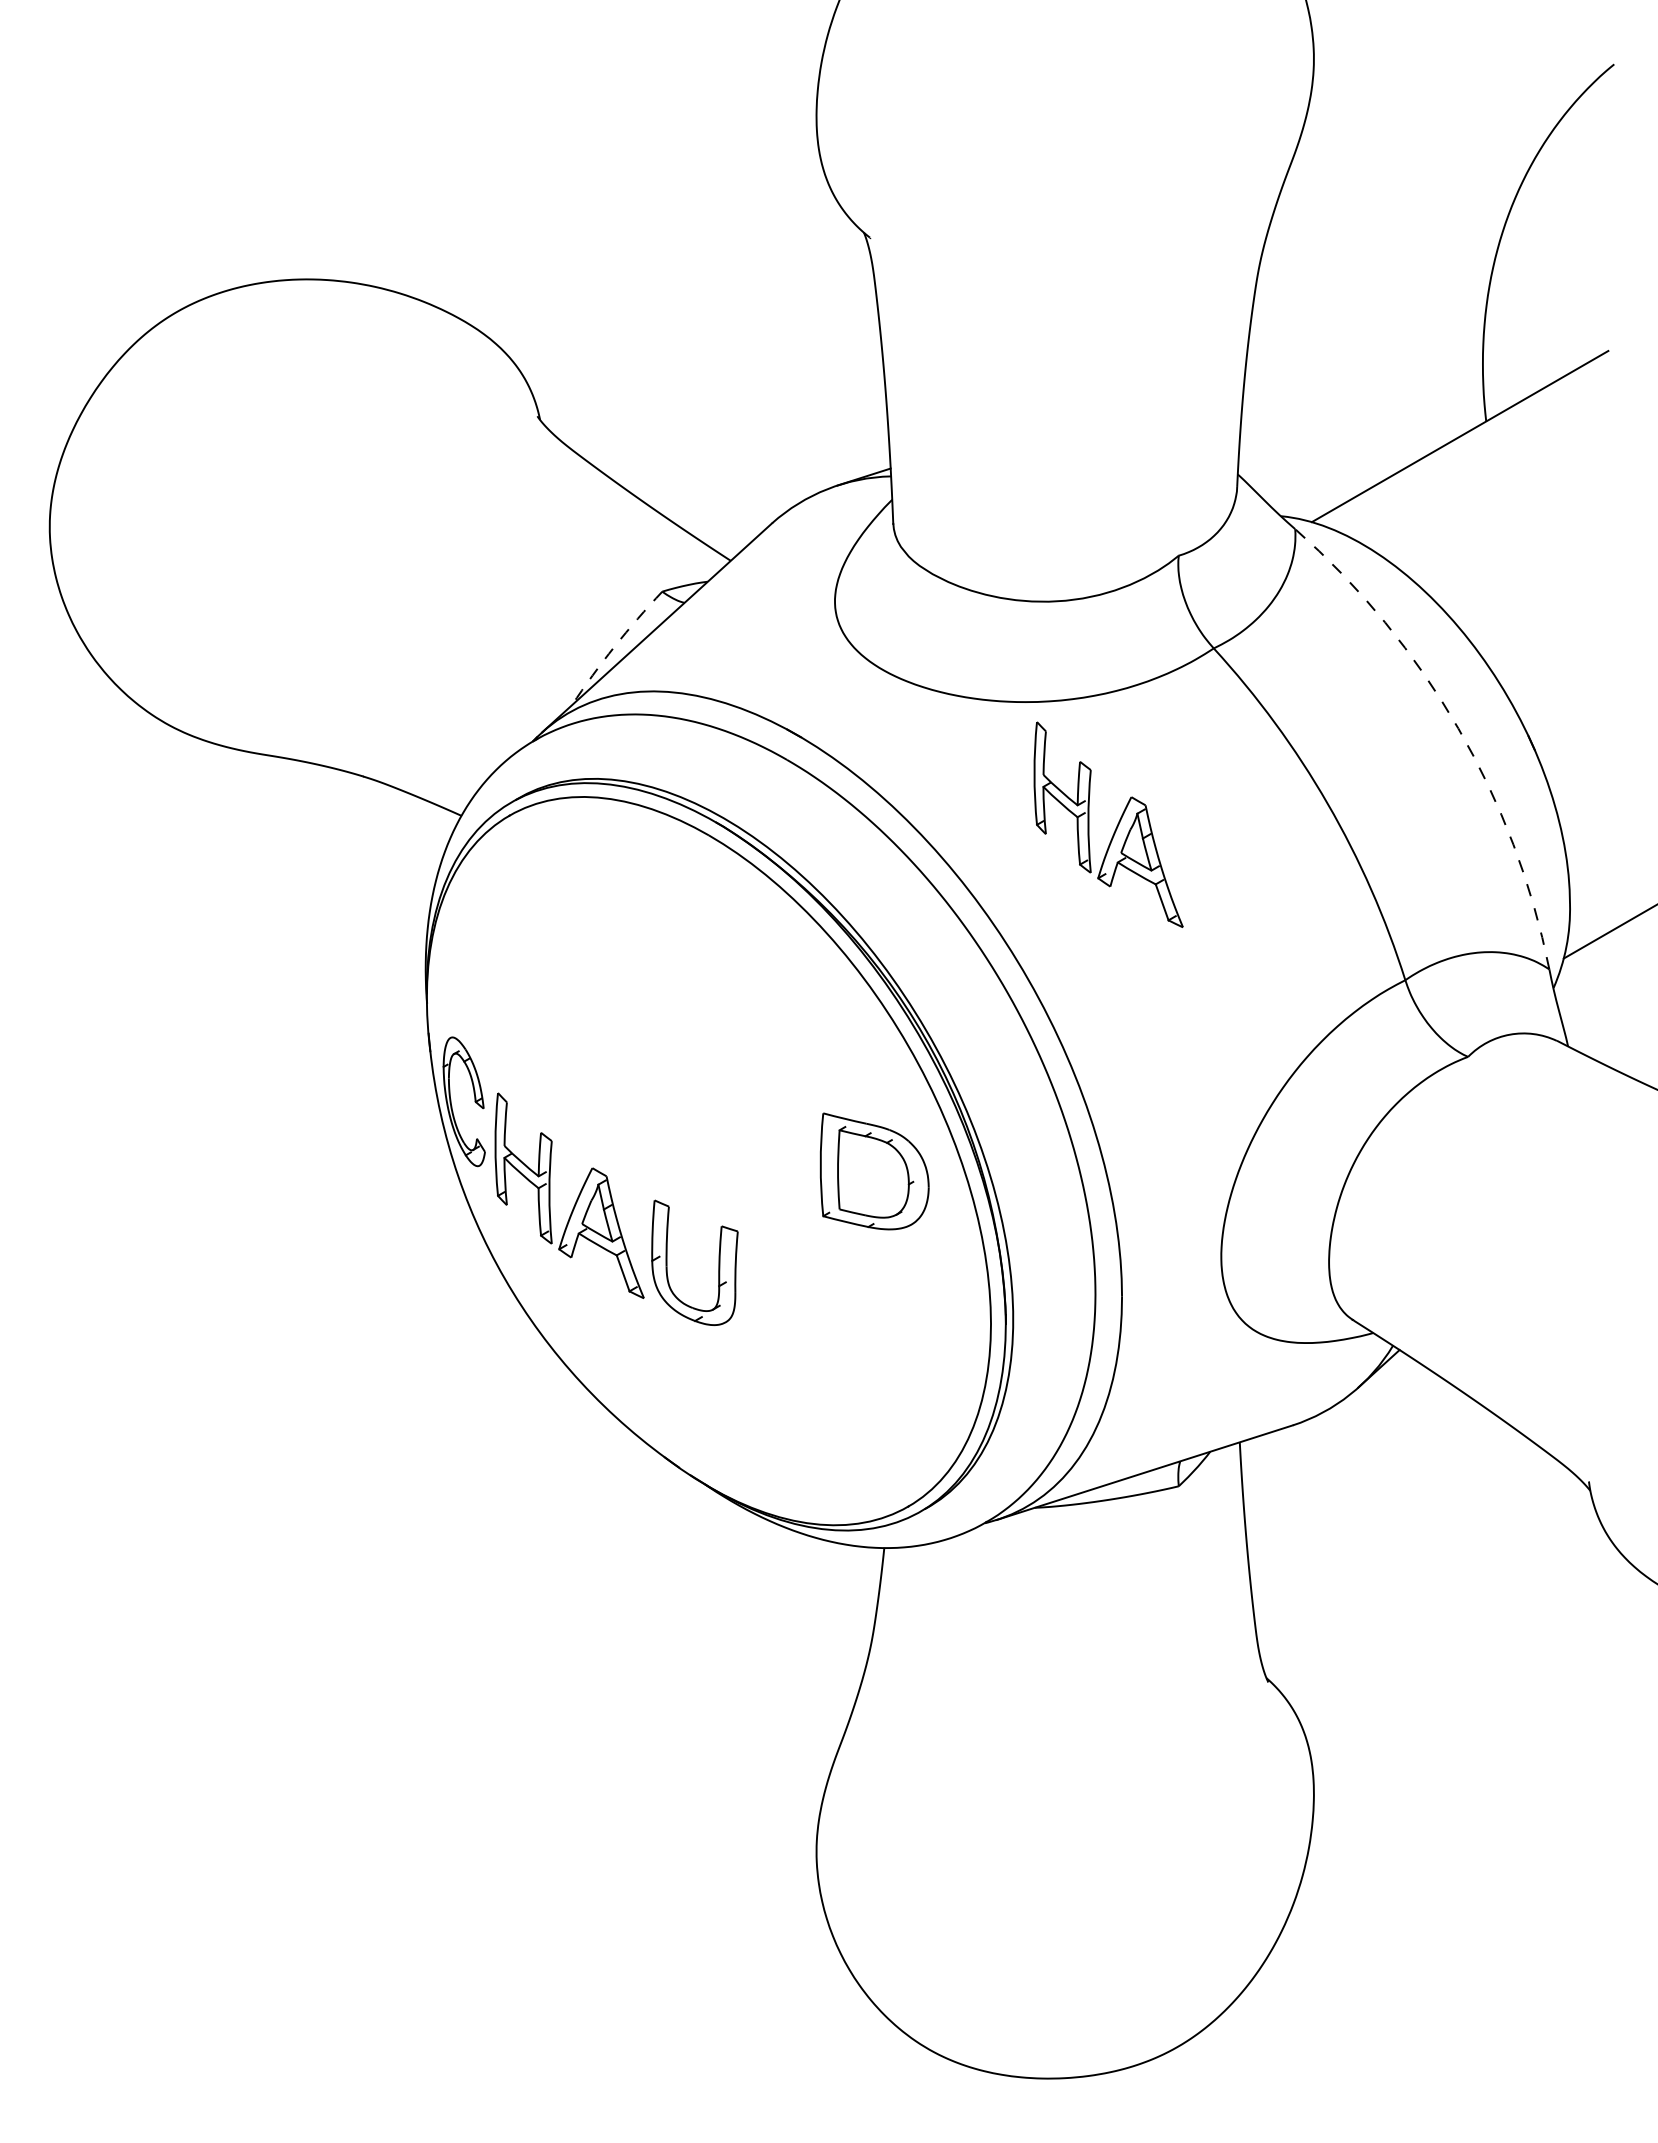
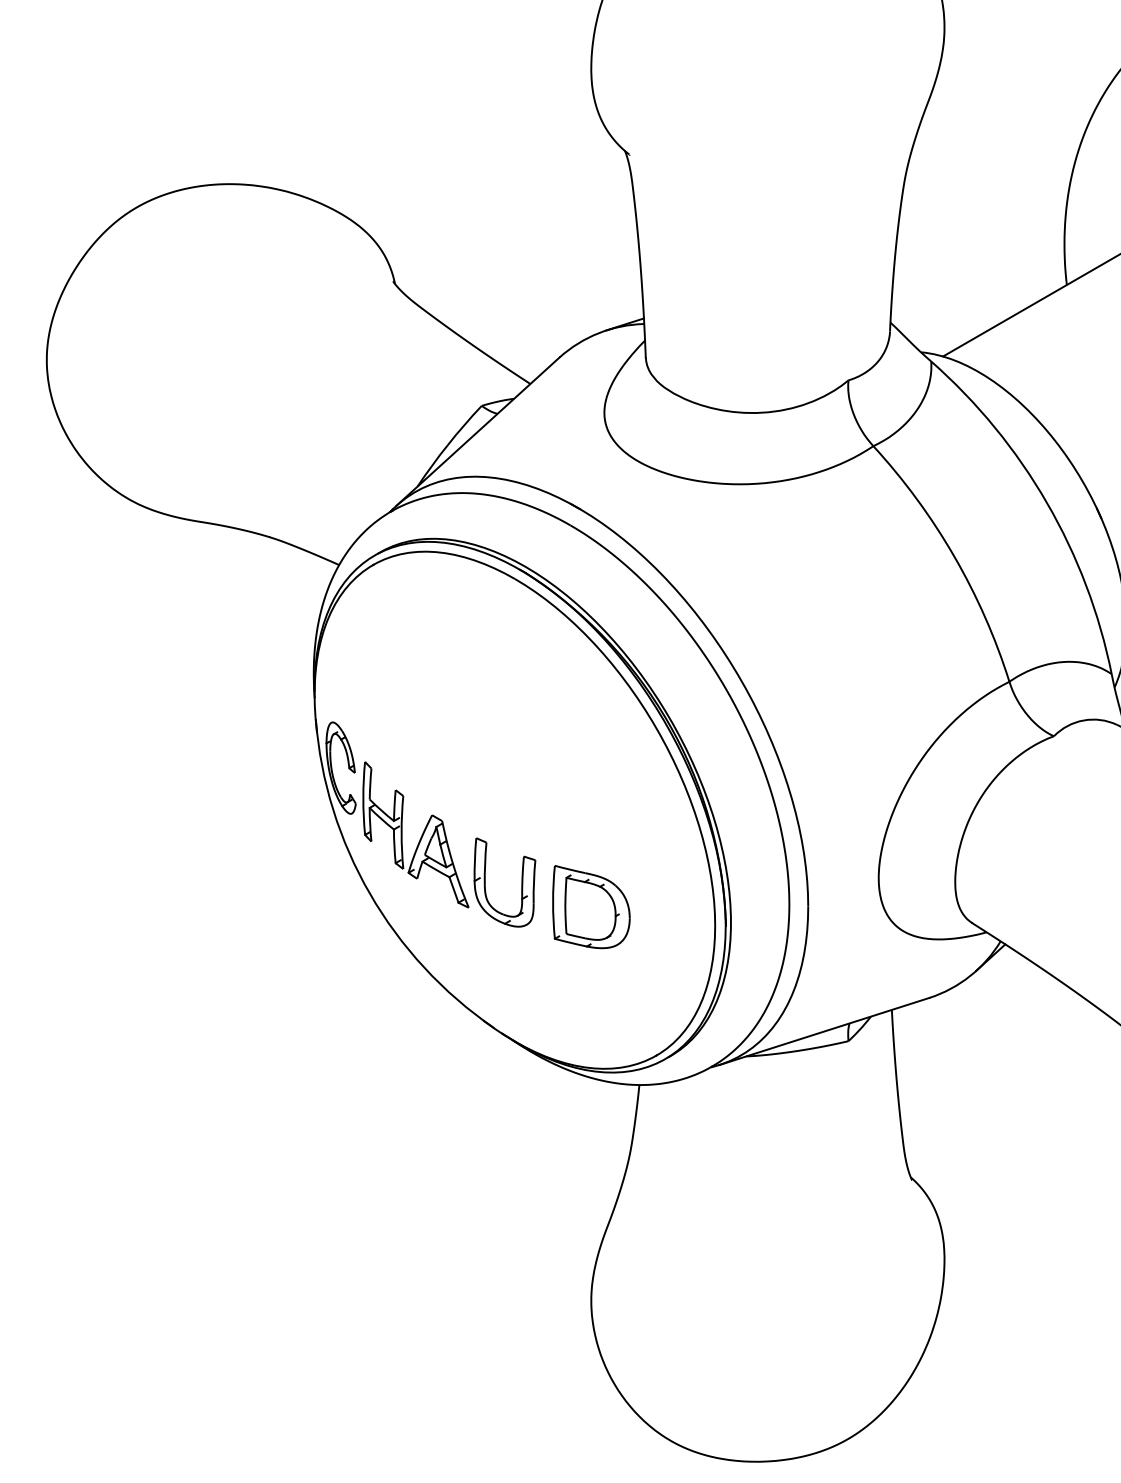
arc: (614, 646) -> (447, 444), dashed -> solid
arc: (1458, 728) -> (1047, 503), dashed -> solid
part: (1116, 825) -> (804, 571), removed
part: (874, 1171) -> (591, 907), moved

